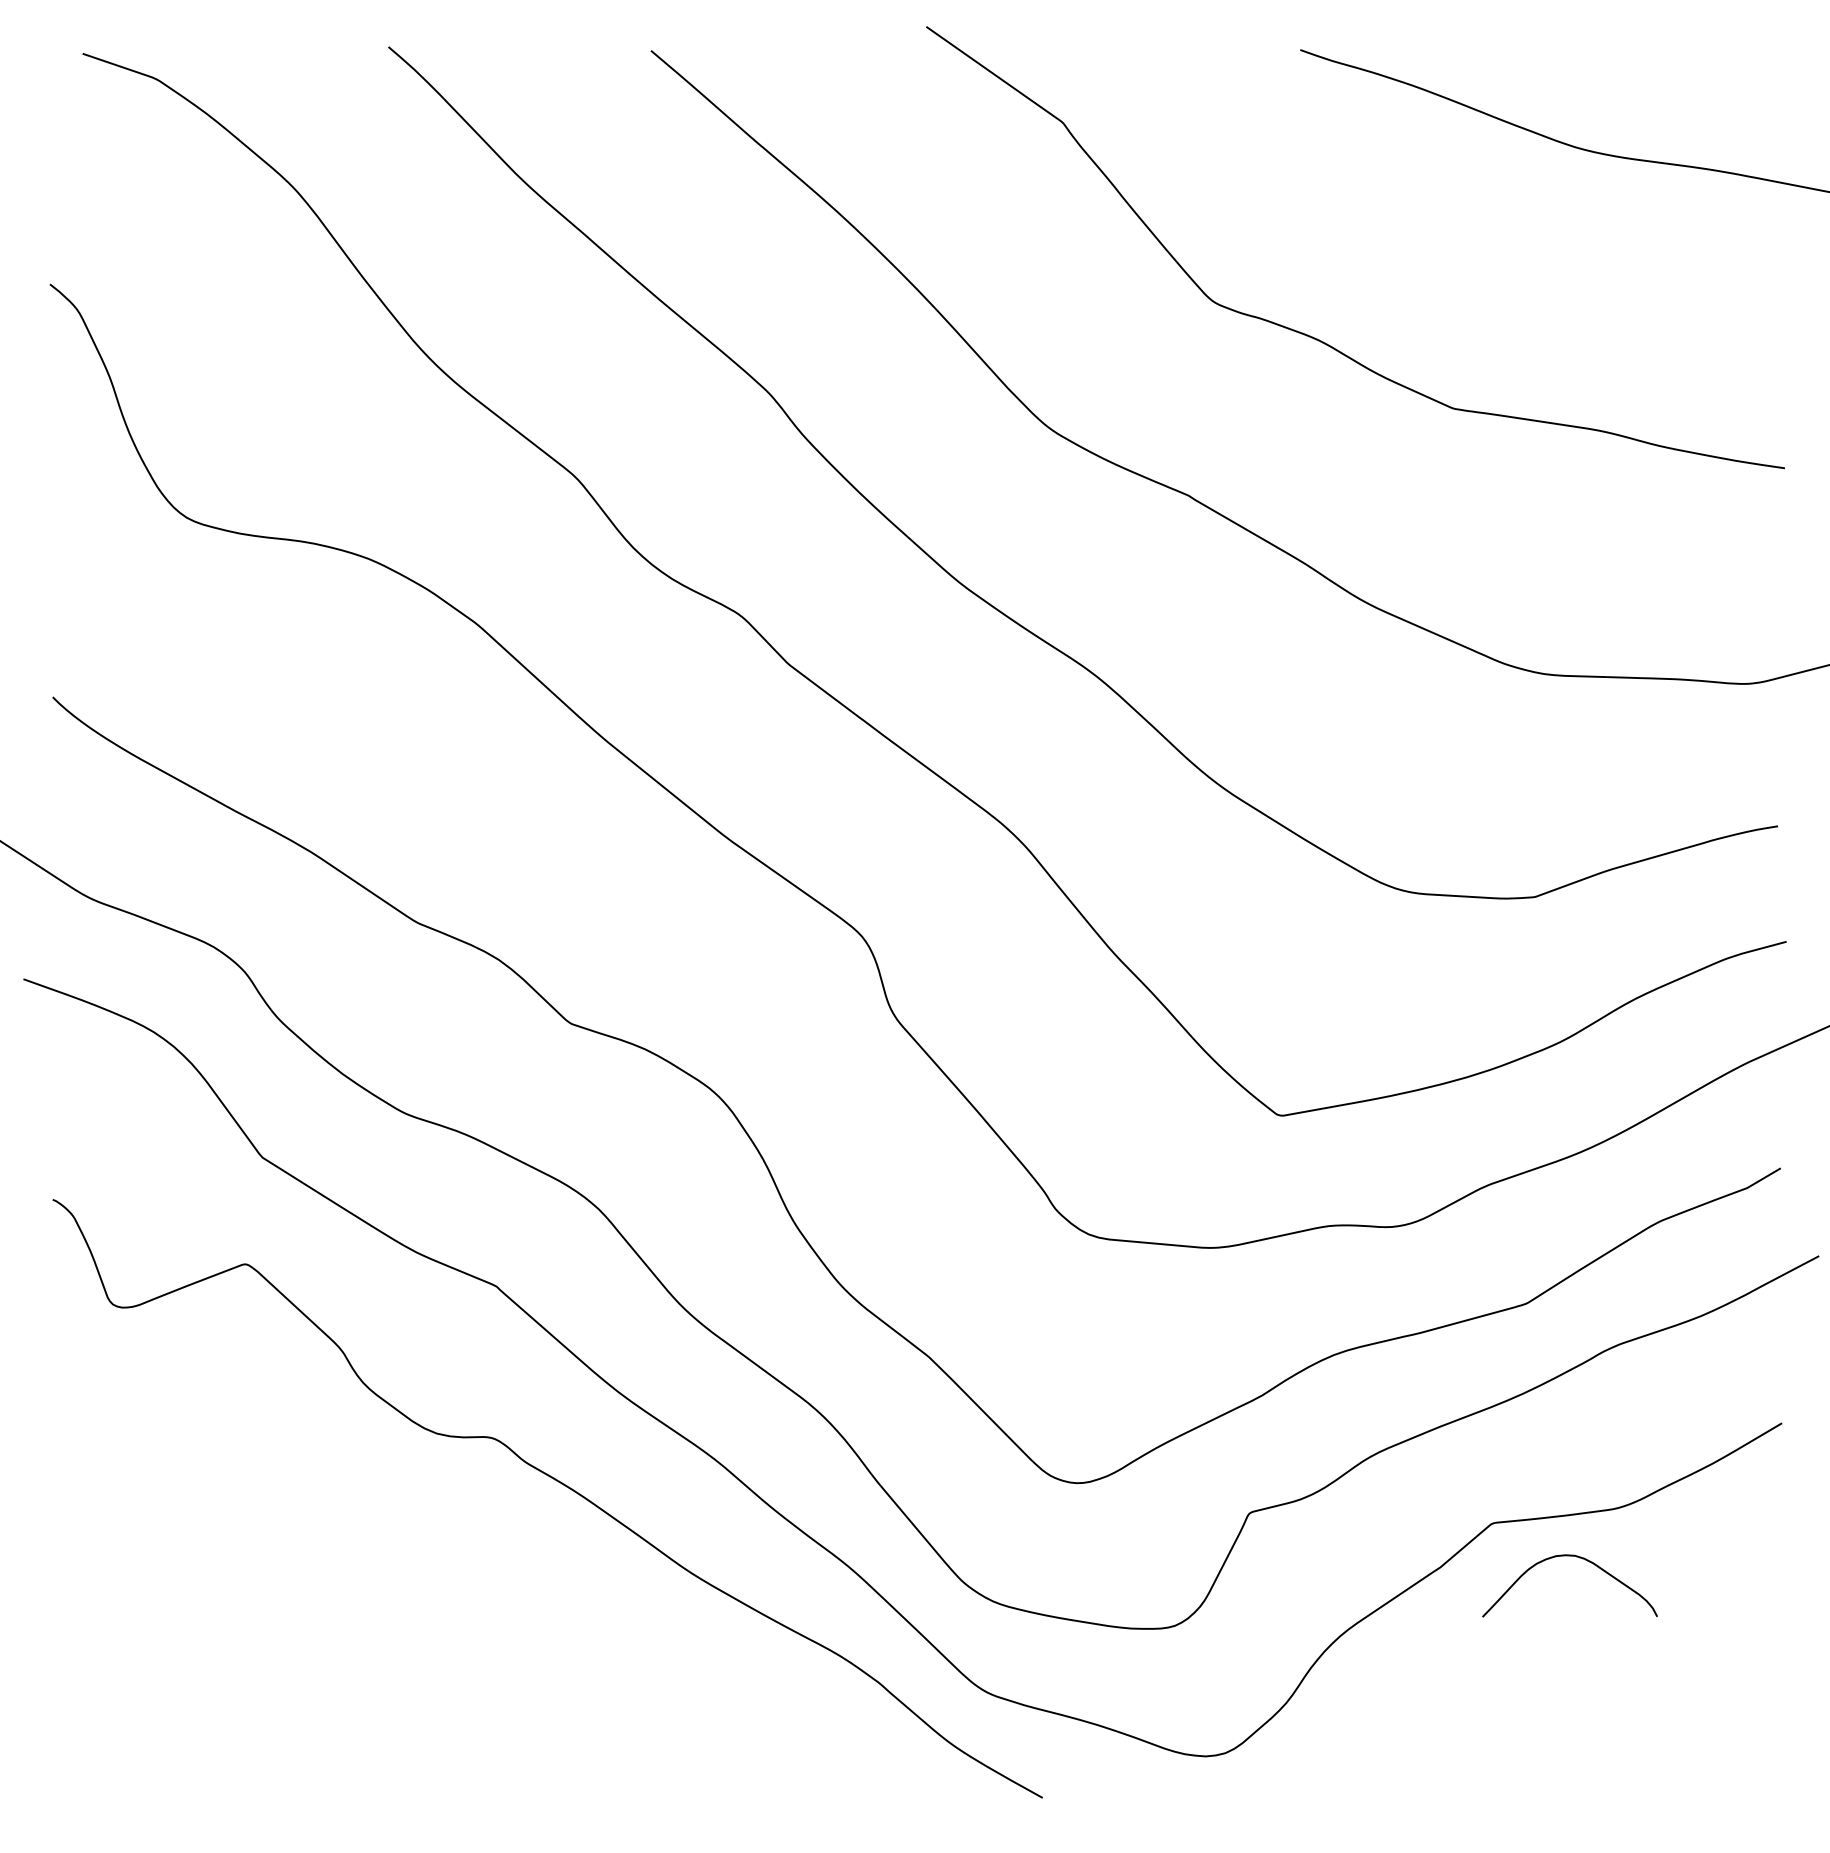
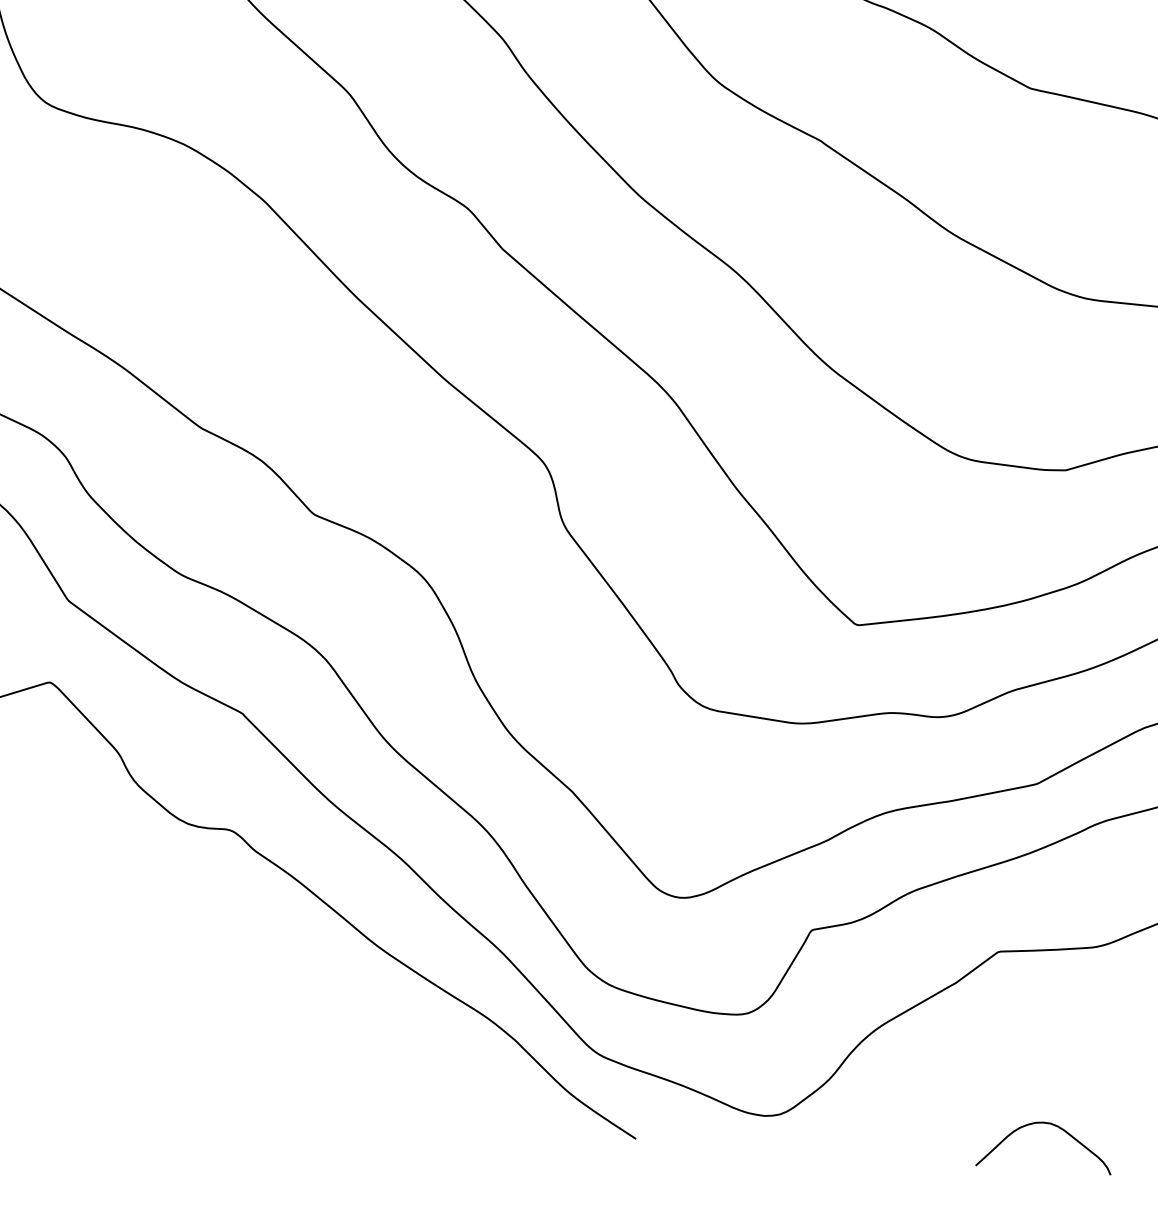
curve: (1579, 1558) -> (1053, 1125), moved

